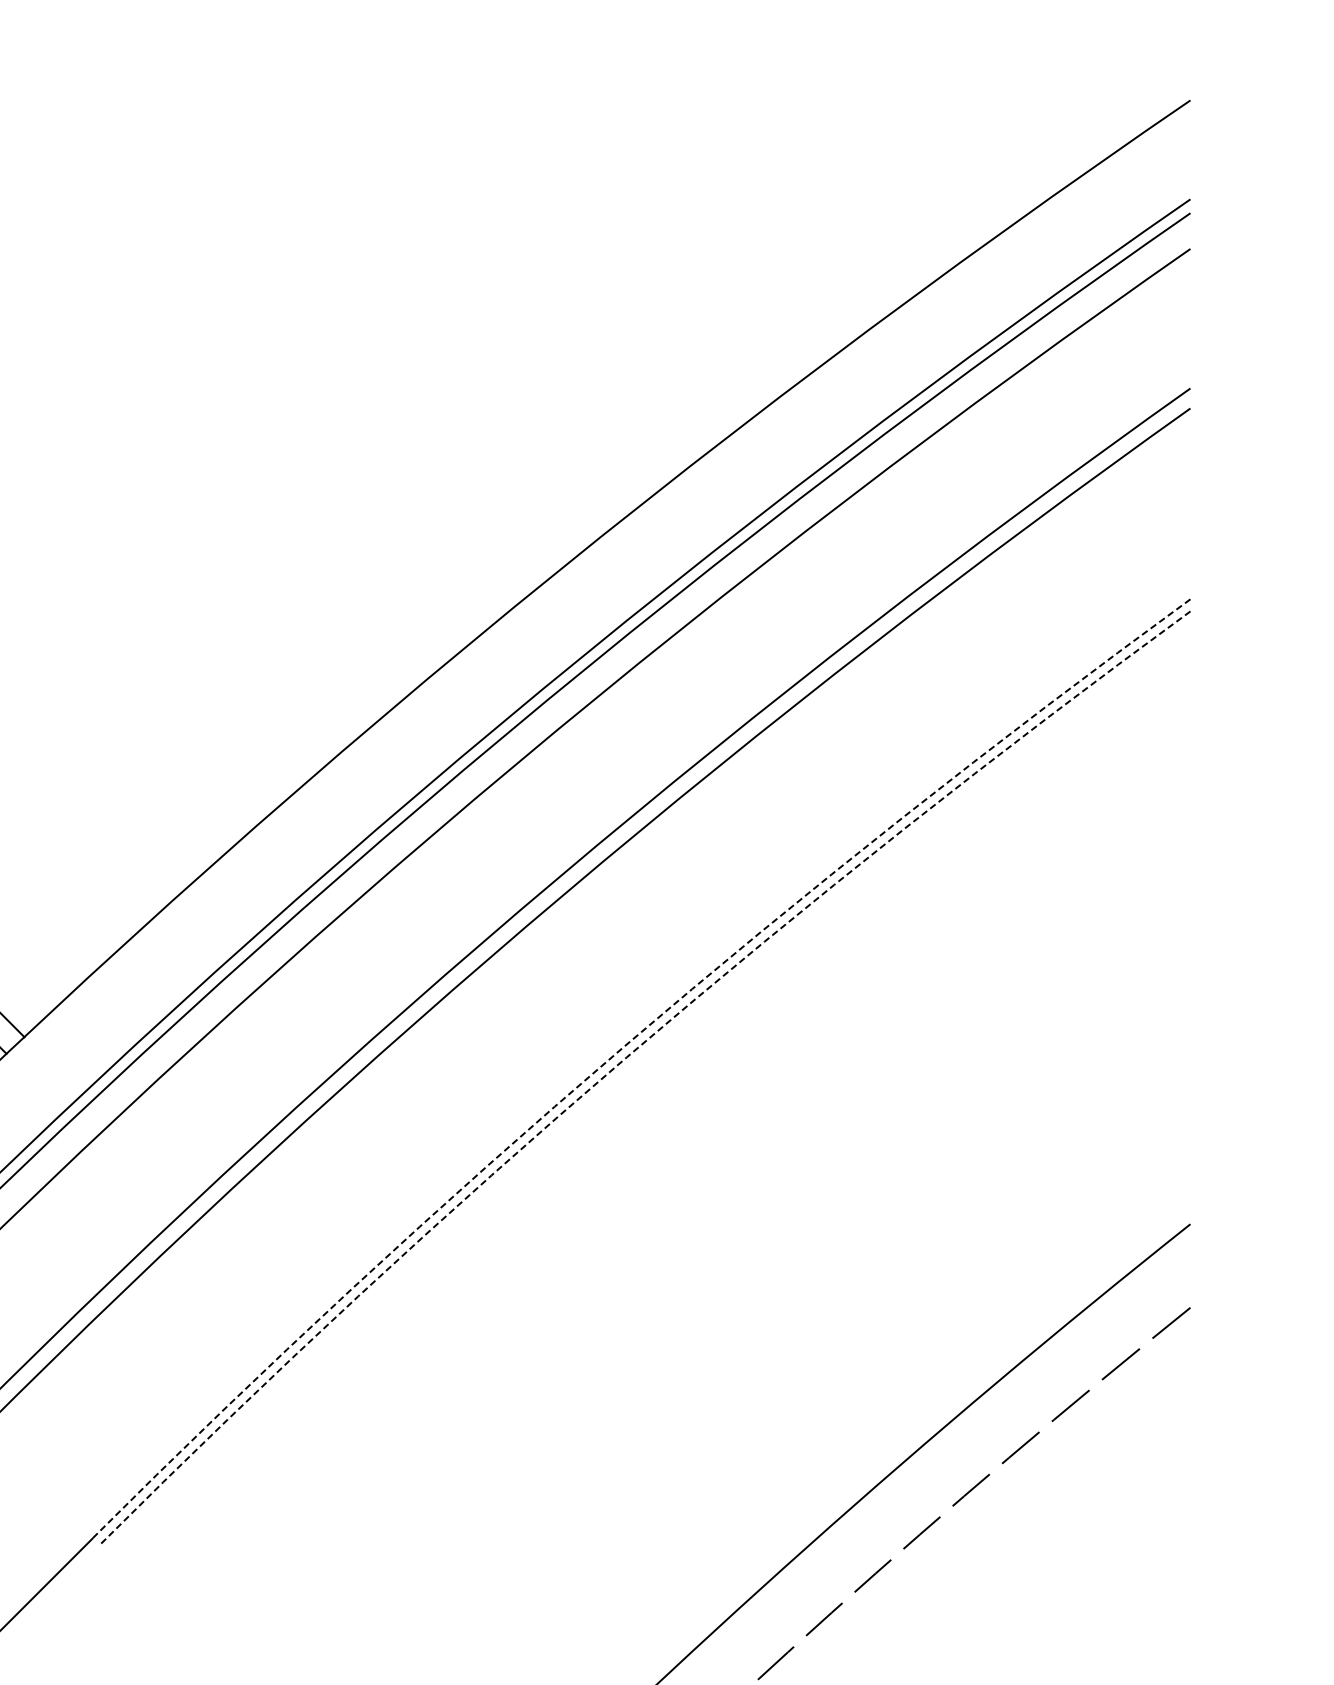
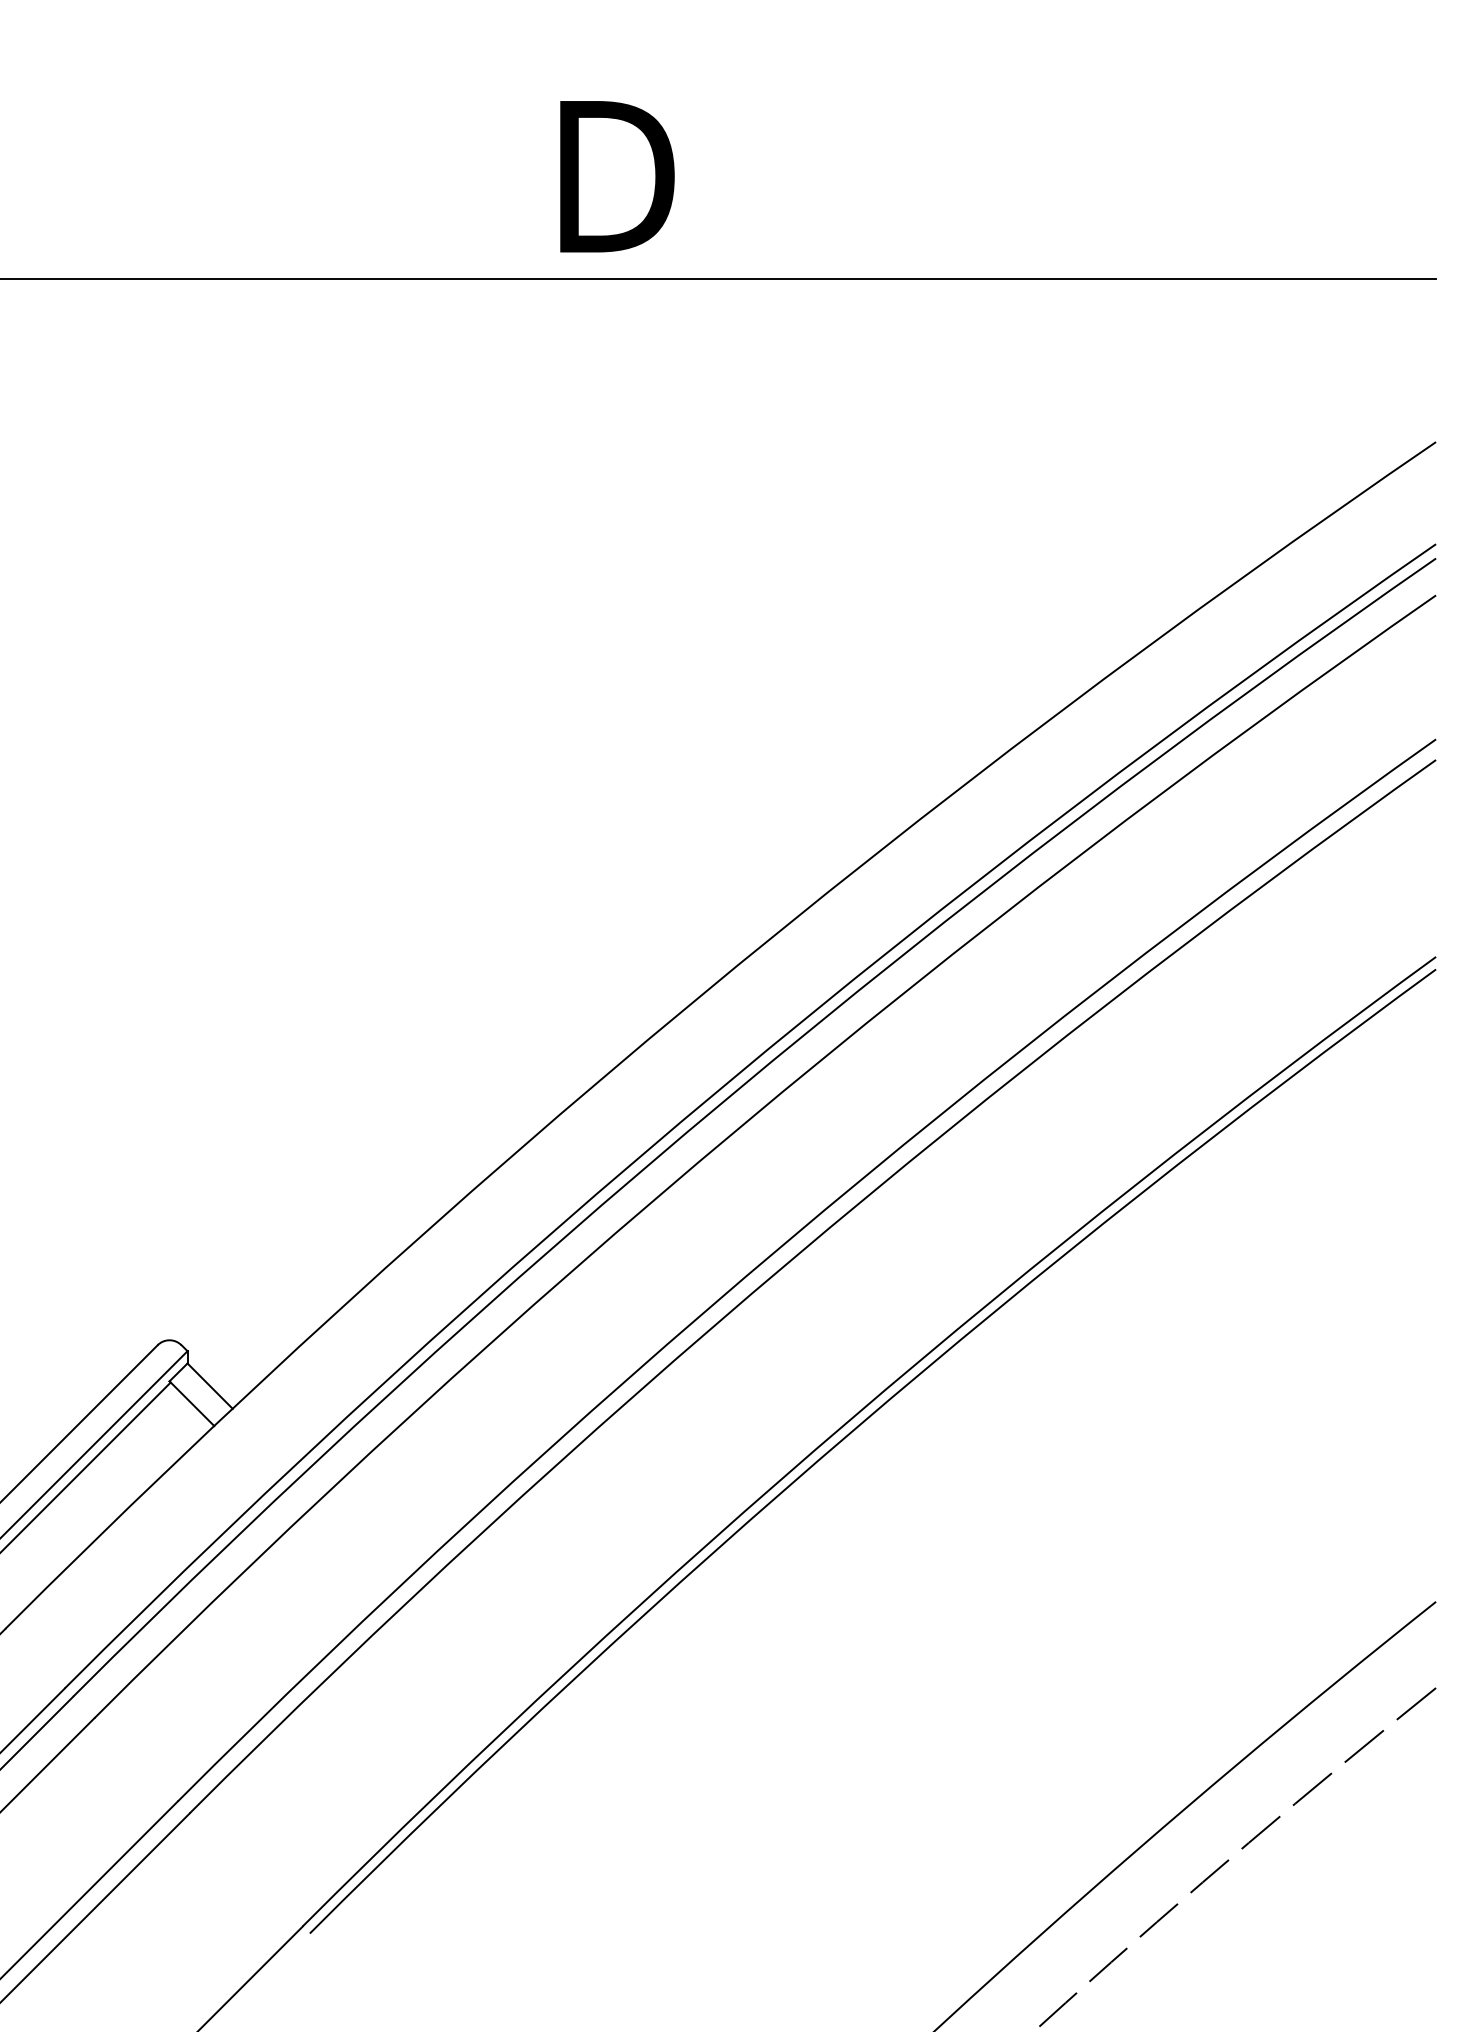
arc: (623, 1047) -> (850, 1419), dashed -> solid
arc: (626, 1057) -> (854, 1429), dashed -> solid

